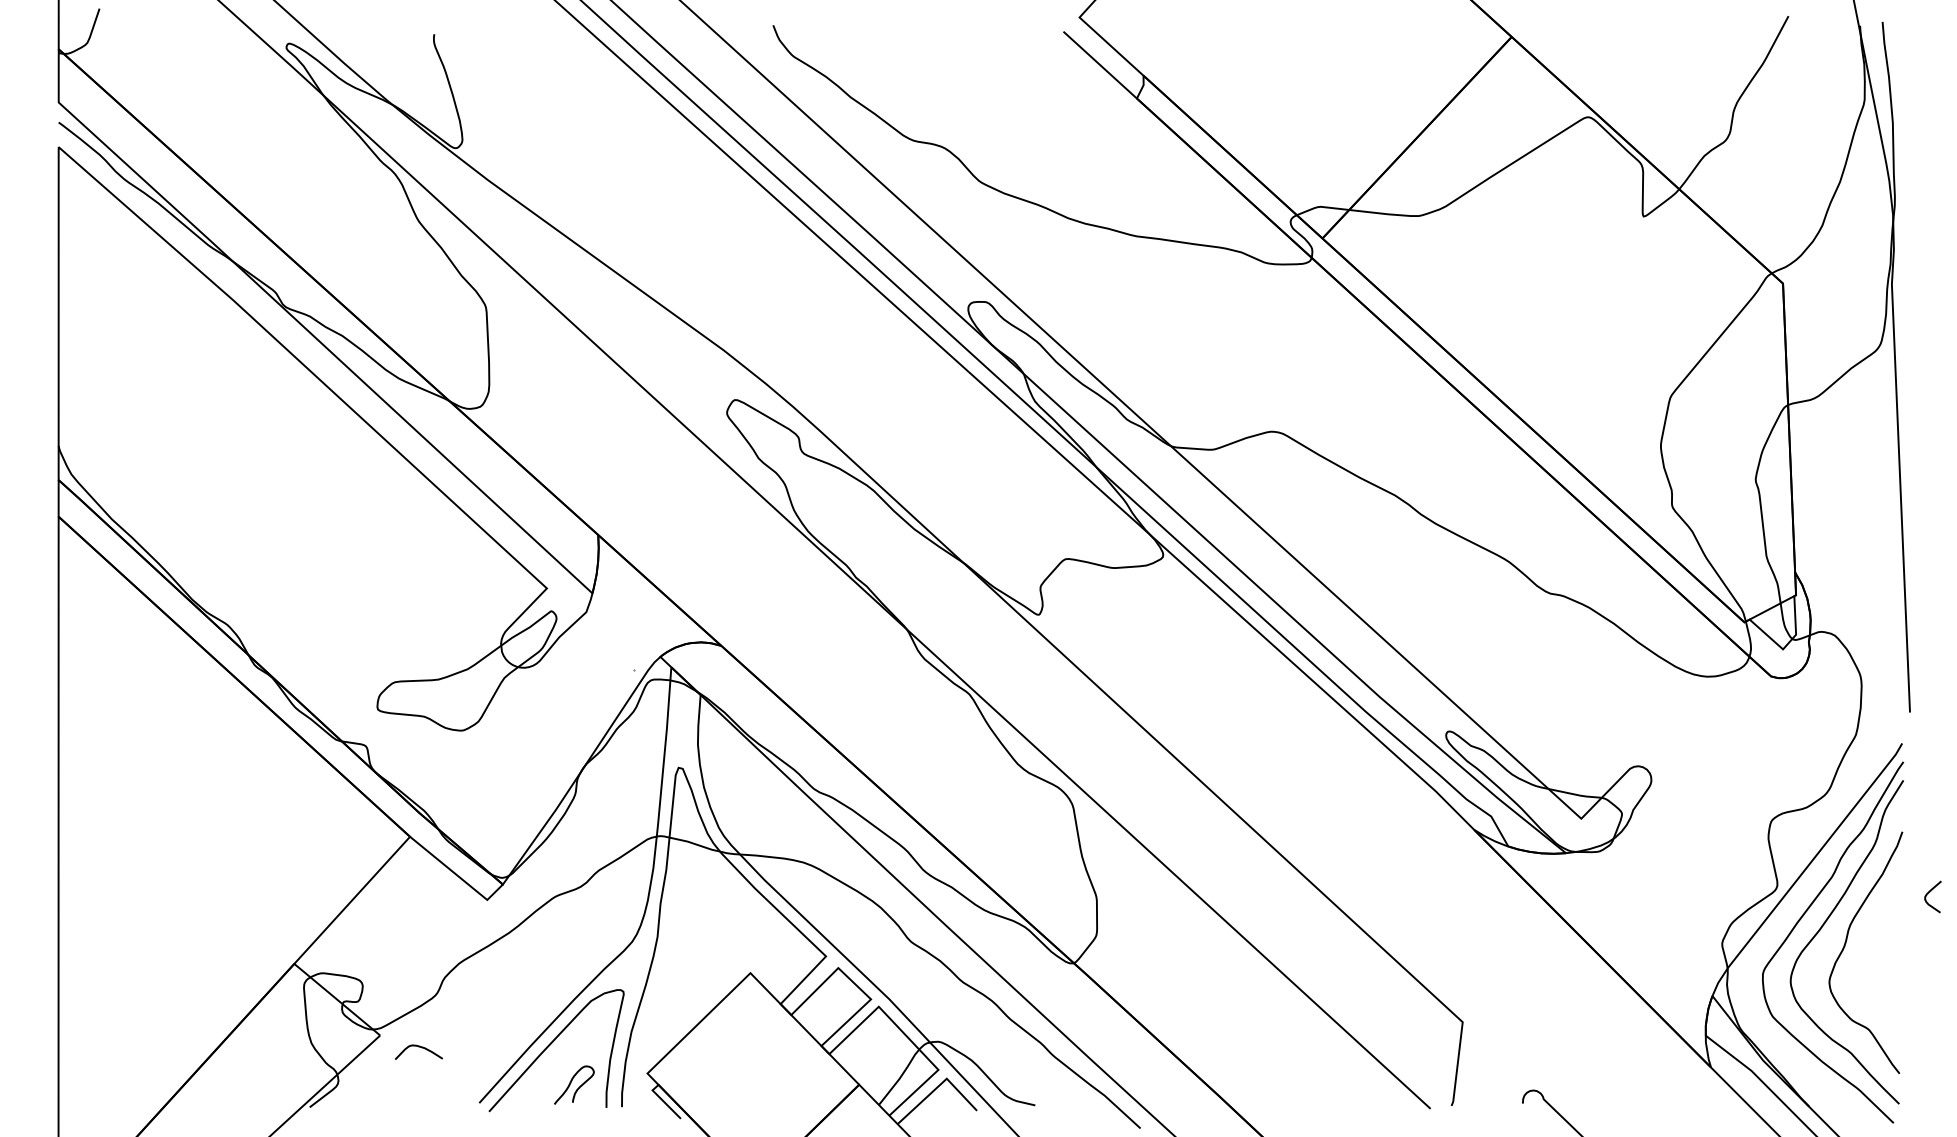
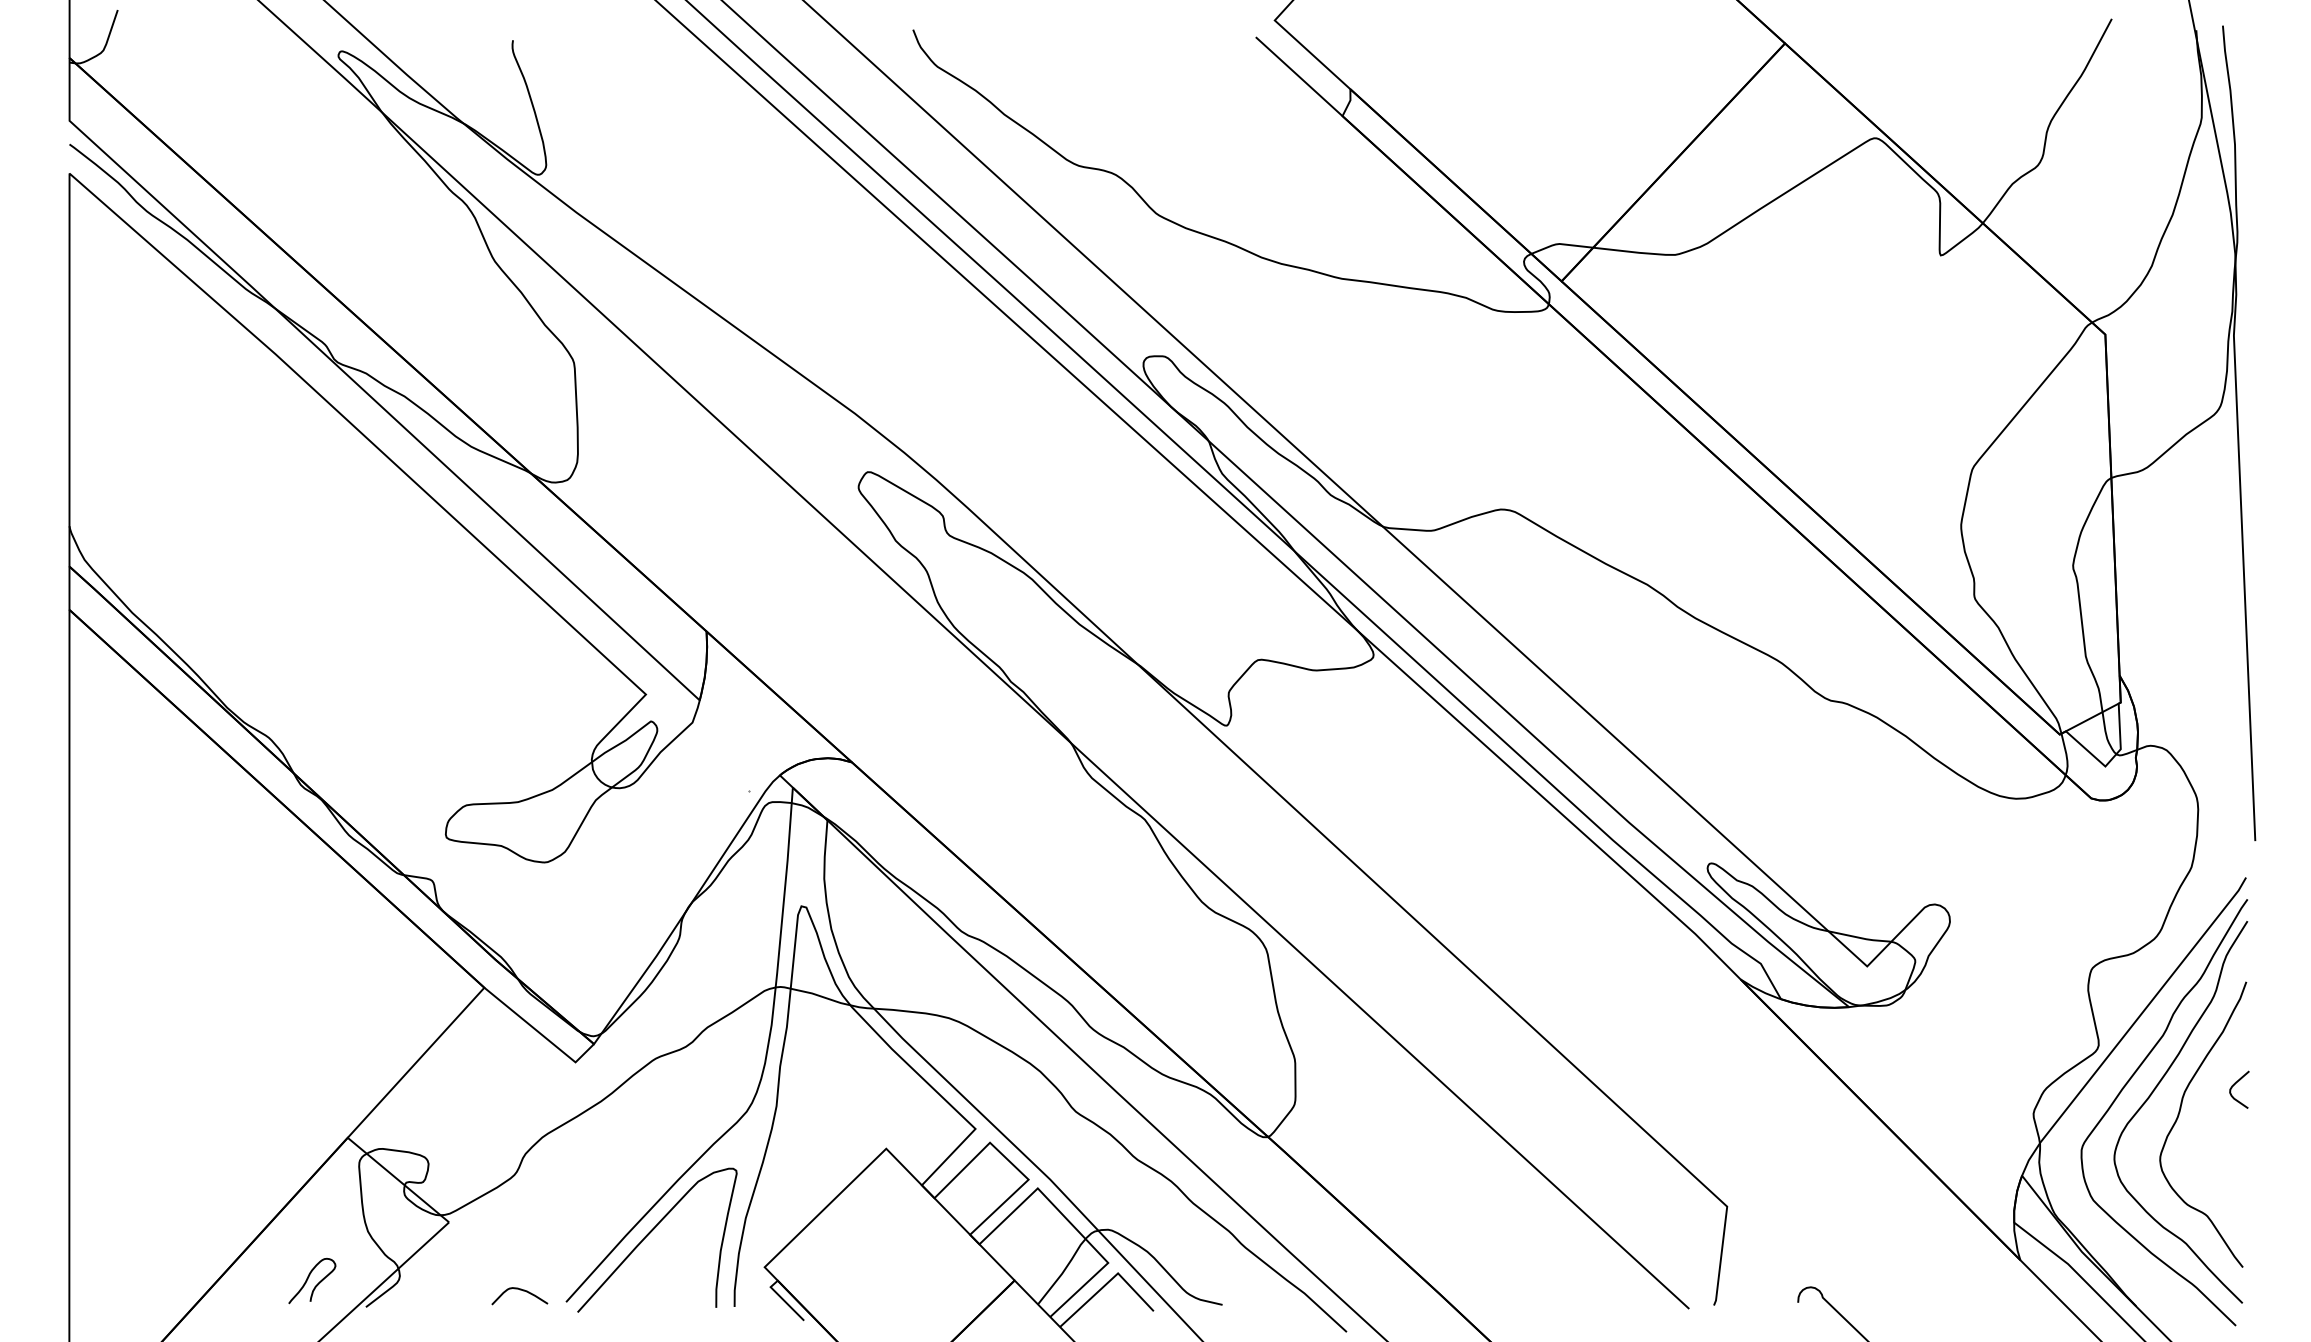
curve: (1929, 892) -> (2235, 1084), moved
curve: (418, 1047) -> (519, 1290), moved
curve: (571, 1083) -> (308, 1279), moved

